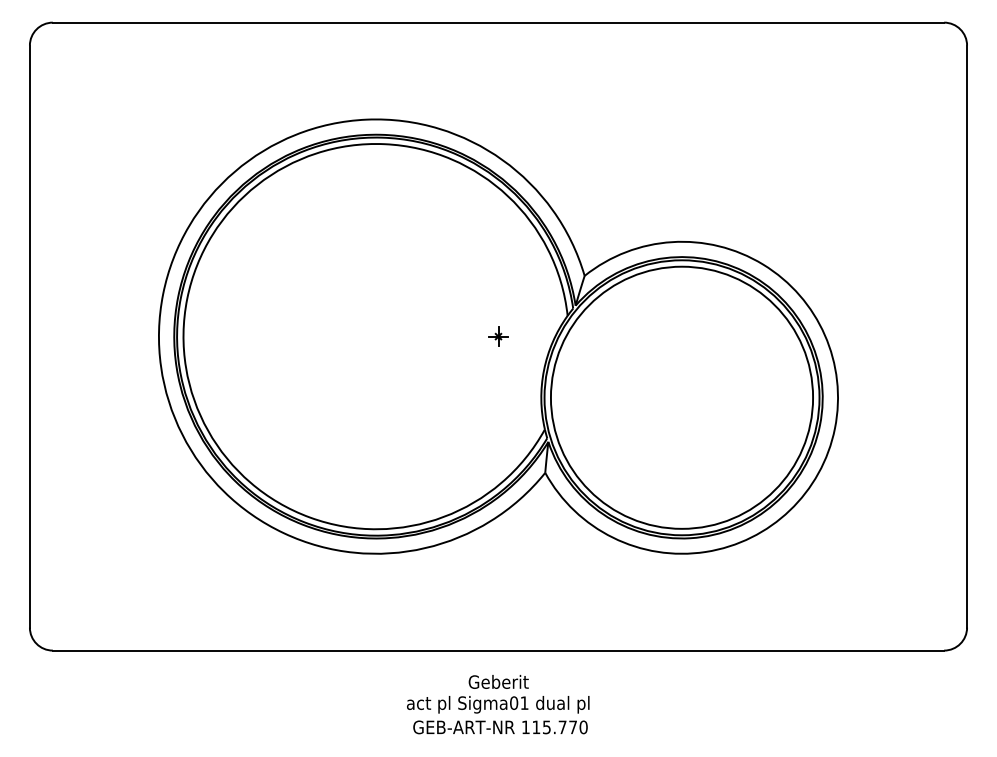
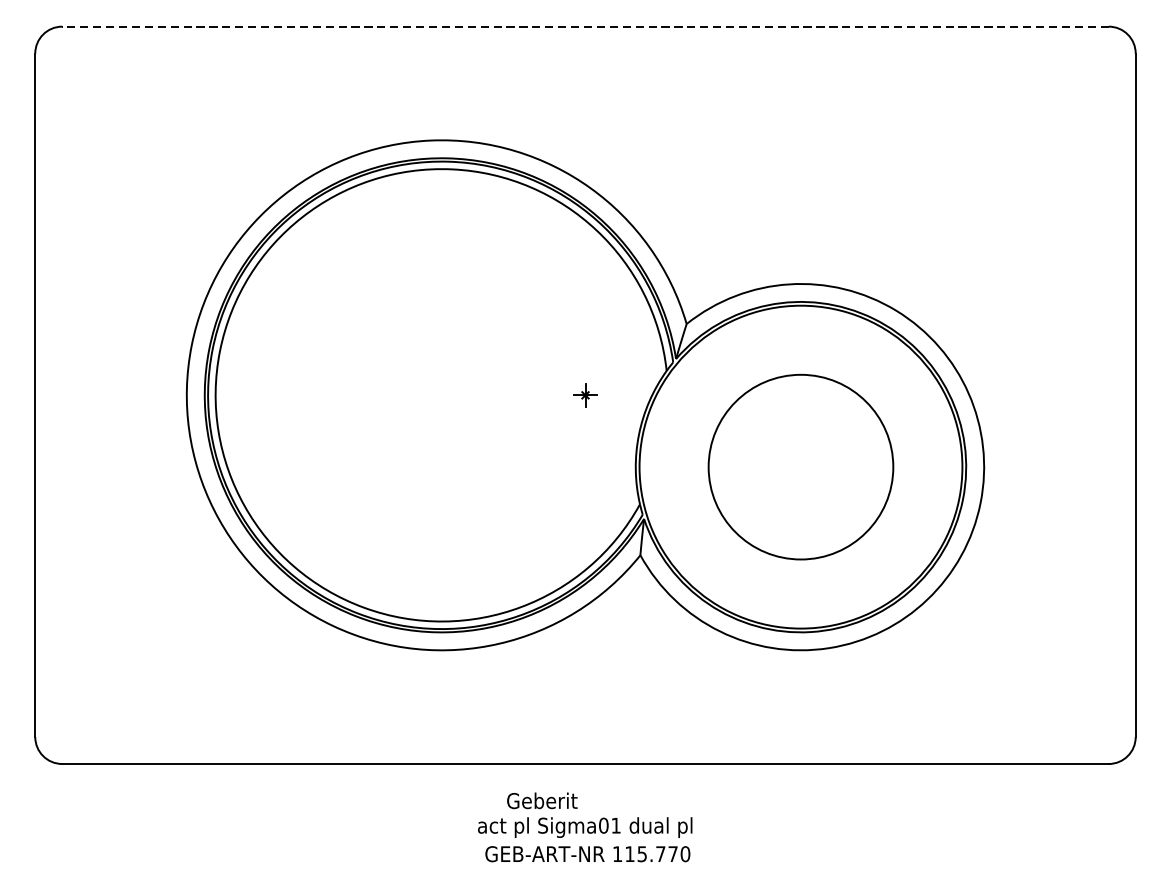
line: (498, 22) -> (585, 26), solid -> dashed
circle: (681, 397) -> (800, 466), size x0.6
text: (498, 681) -> (542, 800), moved

